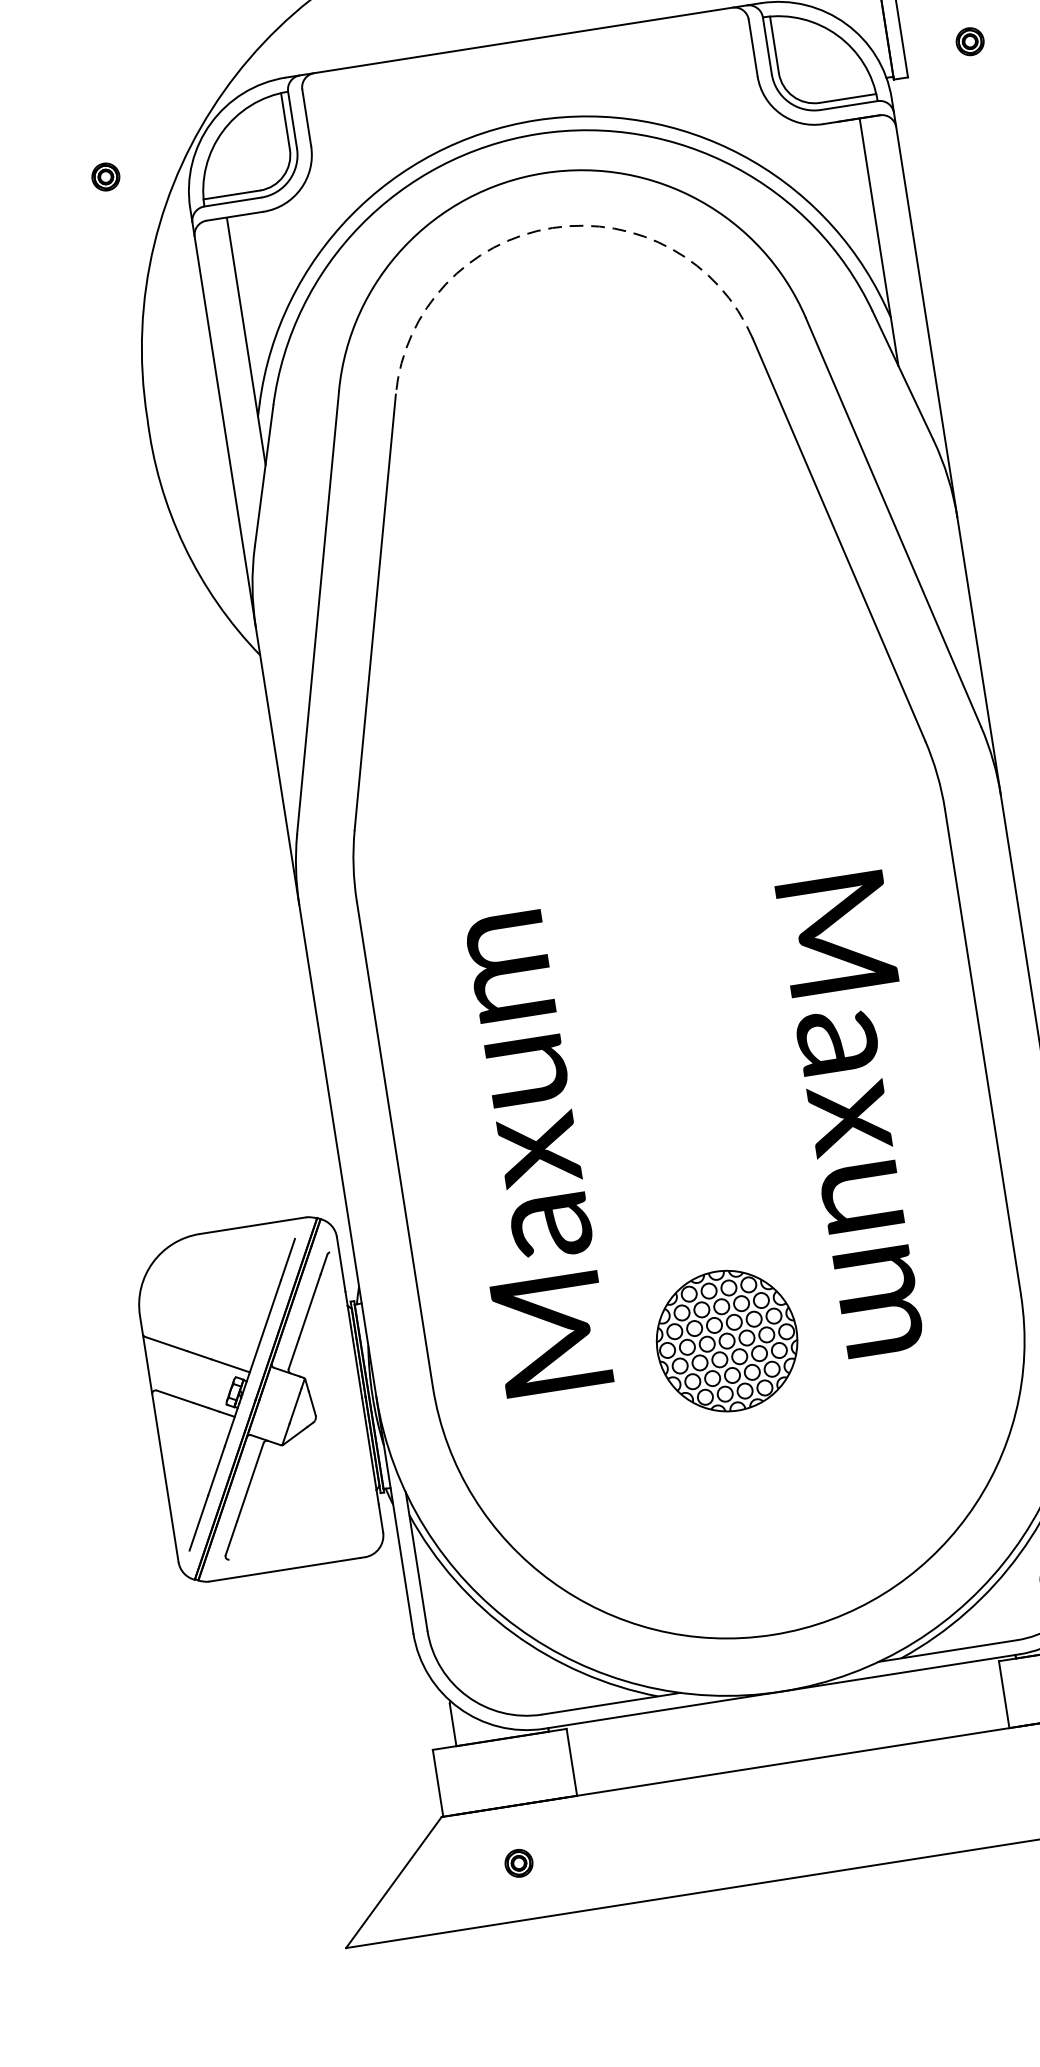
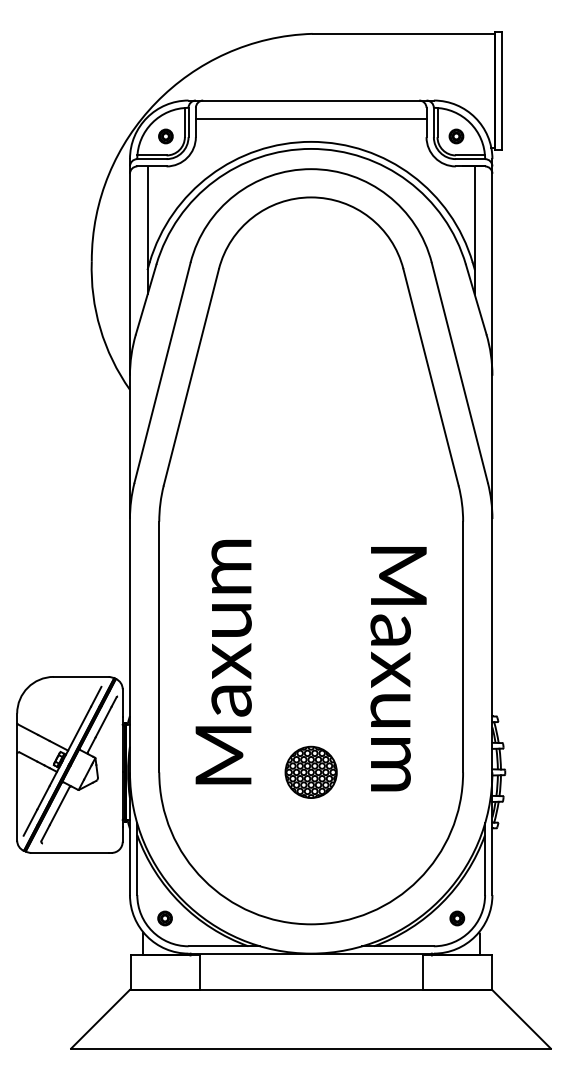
part: (970, 41) -> (456, 136), moved
line: (527, 75) -> (310, 118), added
part: (105, 177) -> (165, 136), moved
arc: (553, 227) -> (311, 197), dashed -> solid
part: (725, 1339) -> (310, 771), size x0.71
part: (517, 1863) -> (164, 918), moved

